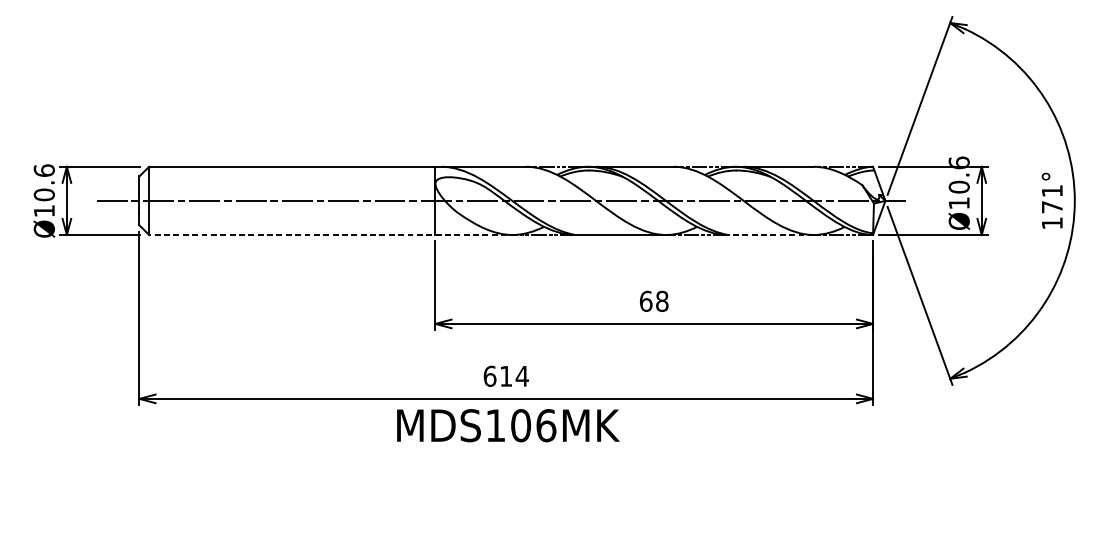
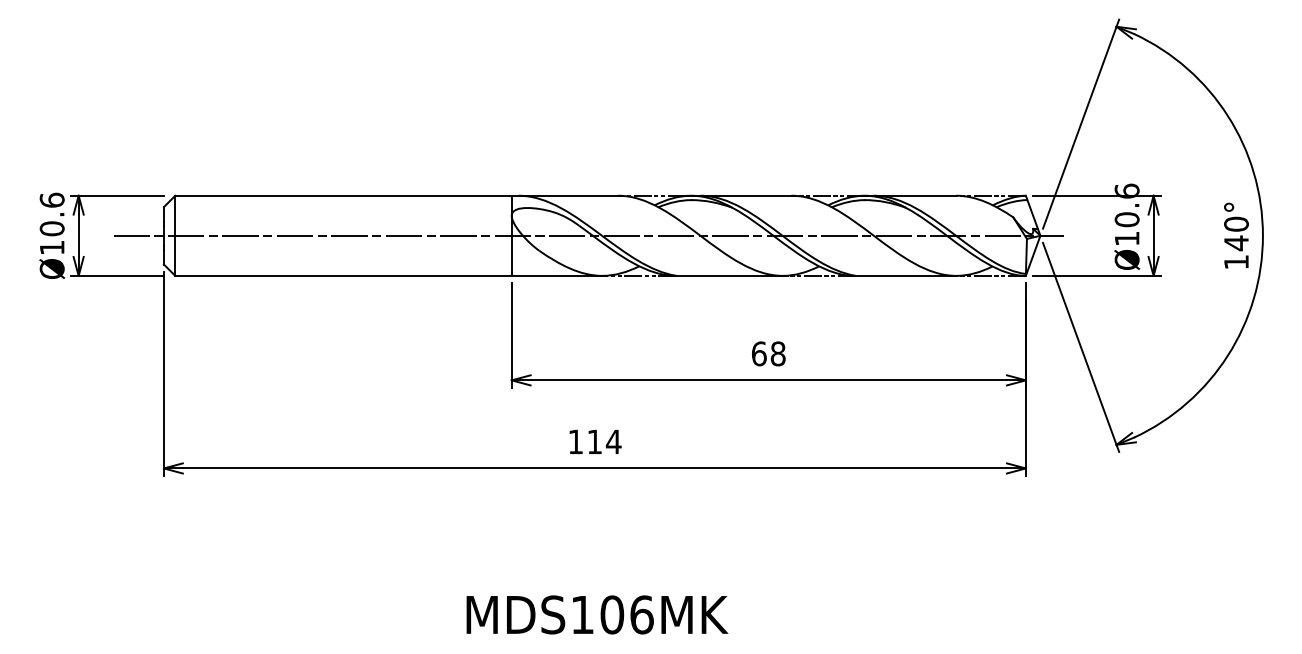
text: (1052, 198) -> (1236, 233), 171° -> 140°
line: (333, 234) -> (391, 275), dashed -> solid
line: (770, 234) -> (905, 275), dashed -> solid
text: (489, 375) -> (575, 441), 614 -> 114
text: (508, 425) -> (597, 614), moved

